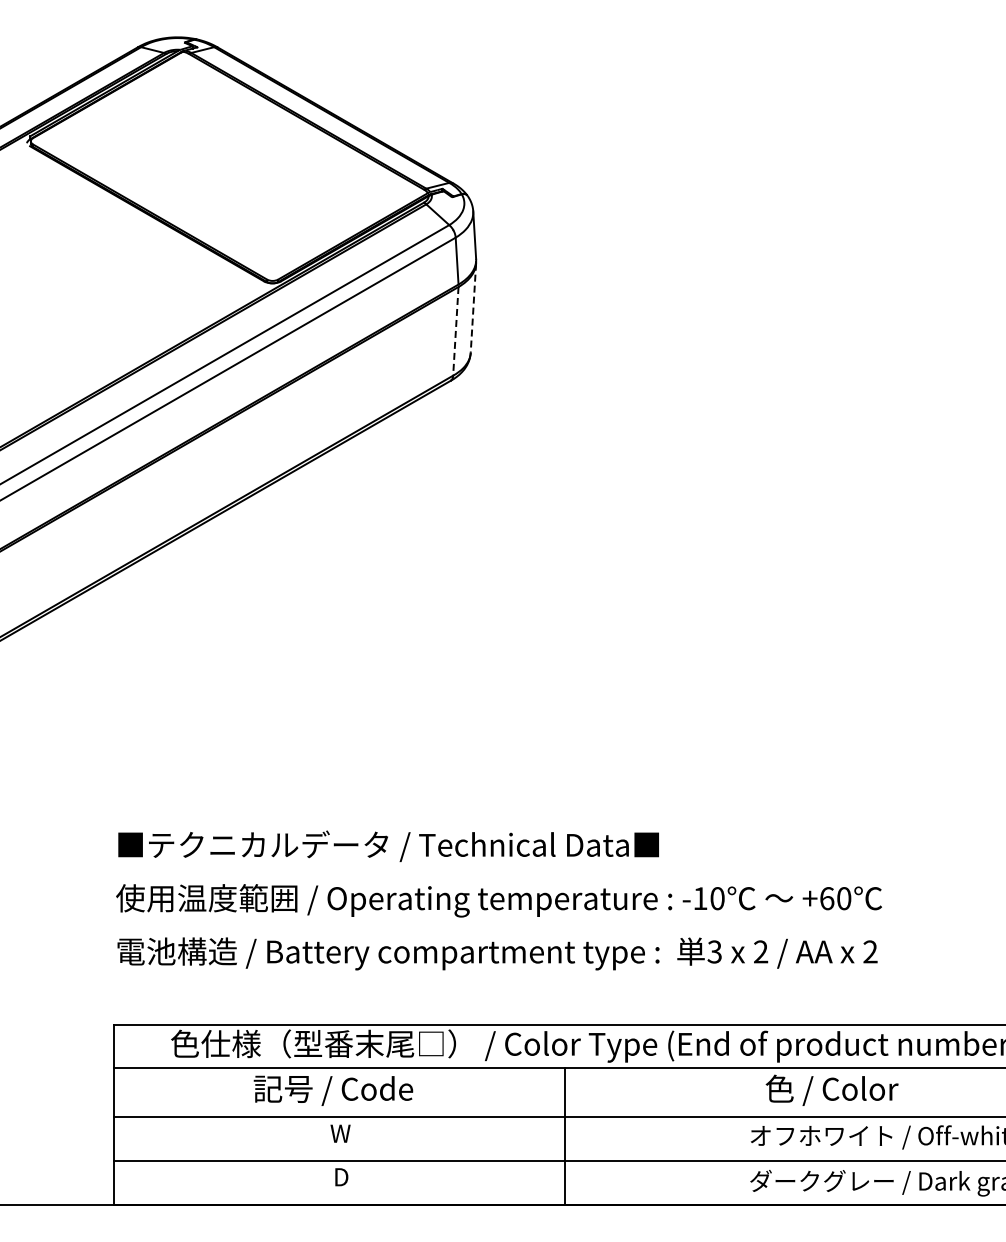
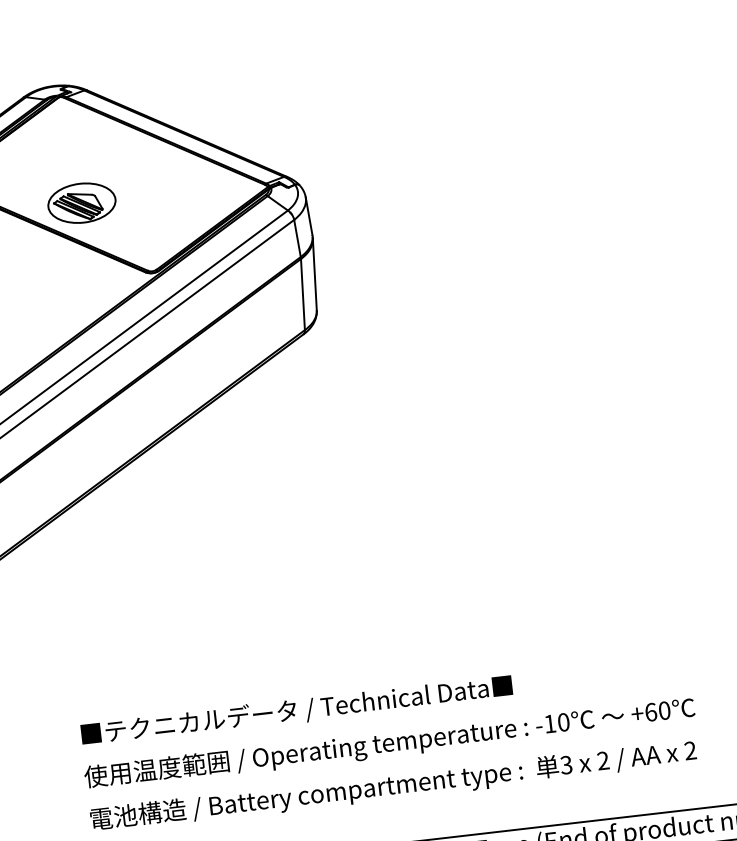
part: (195, 186) -> (82, 203), added
line: (473, 308) -> (314, 274), dashed -> solid
line: (455, 331) -> (302, 294), dashed -> solid

